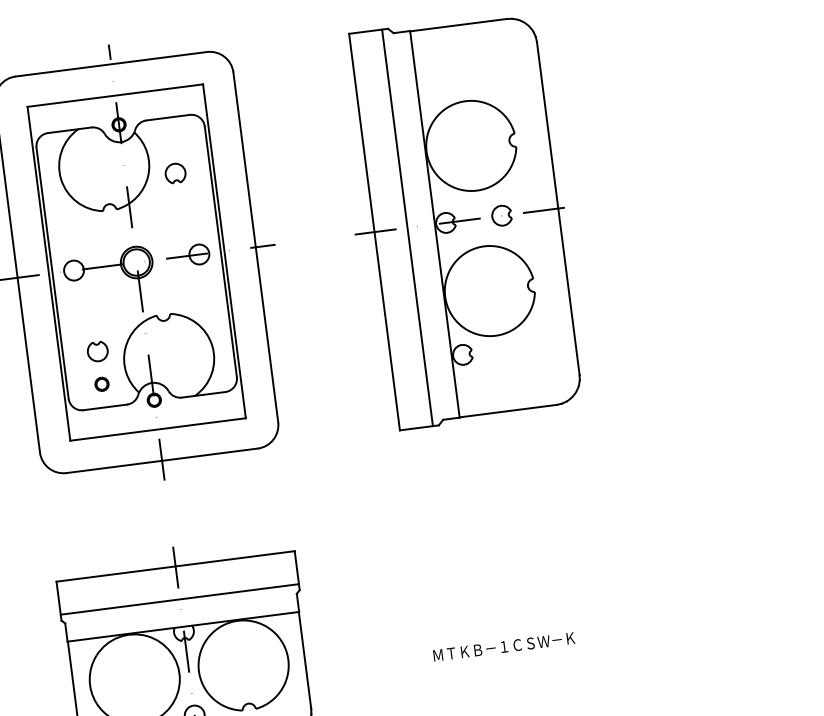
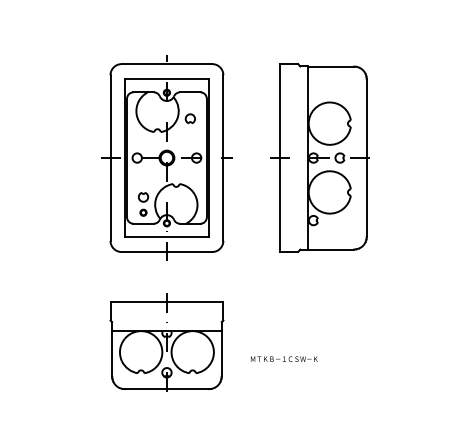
line: (408, 228) -> (295, 158), removed
line: (178, 599) -> (166, 317), removed
text: (504, 645) -> (284, 358), moved

